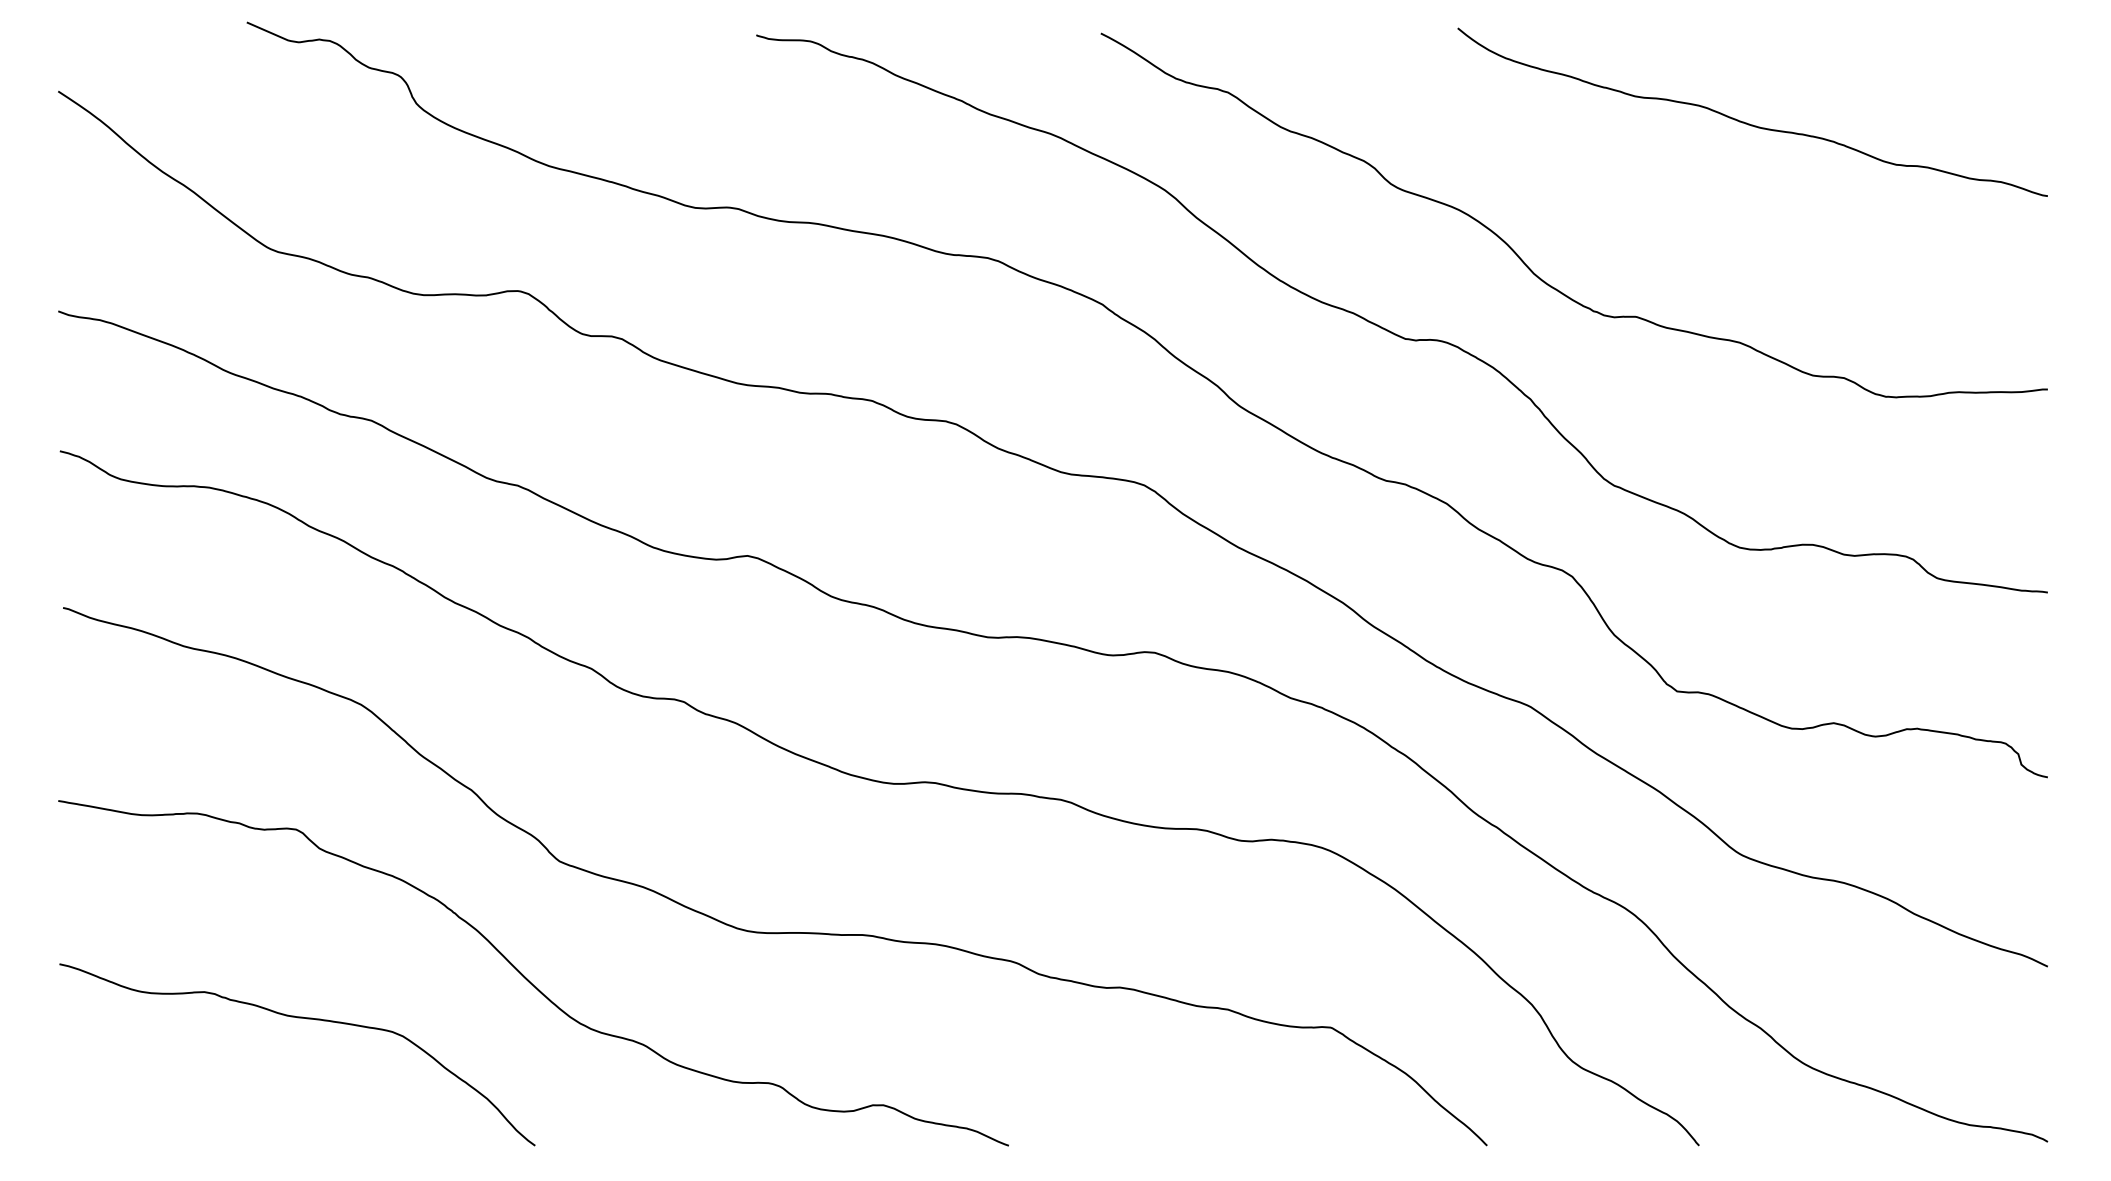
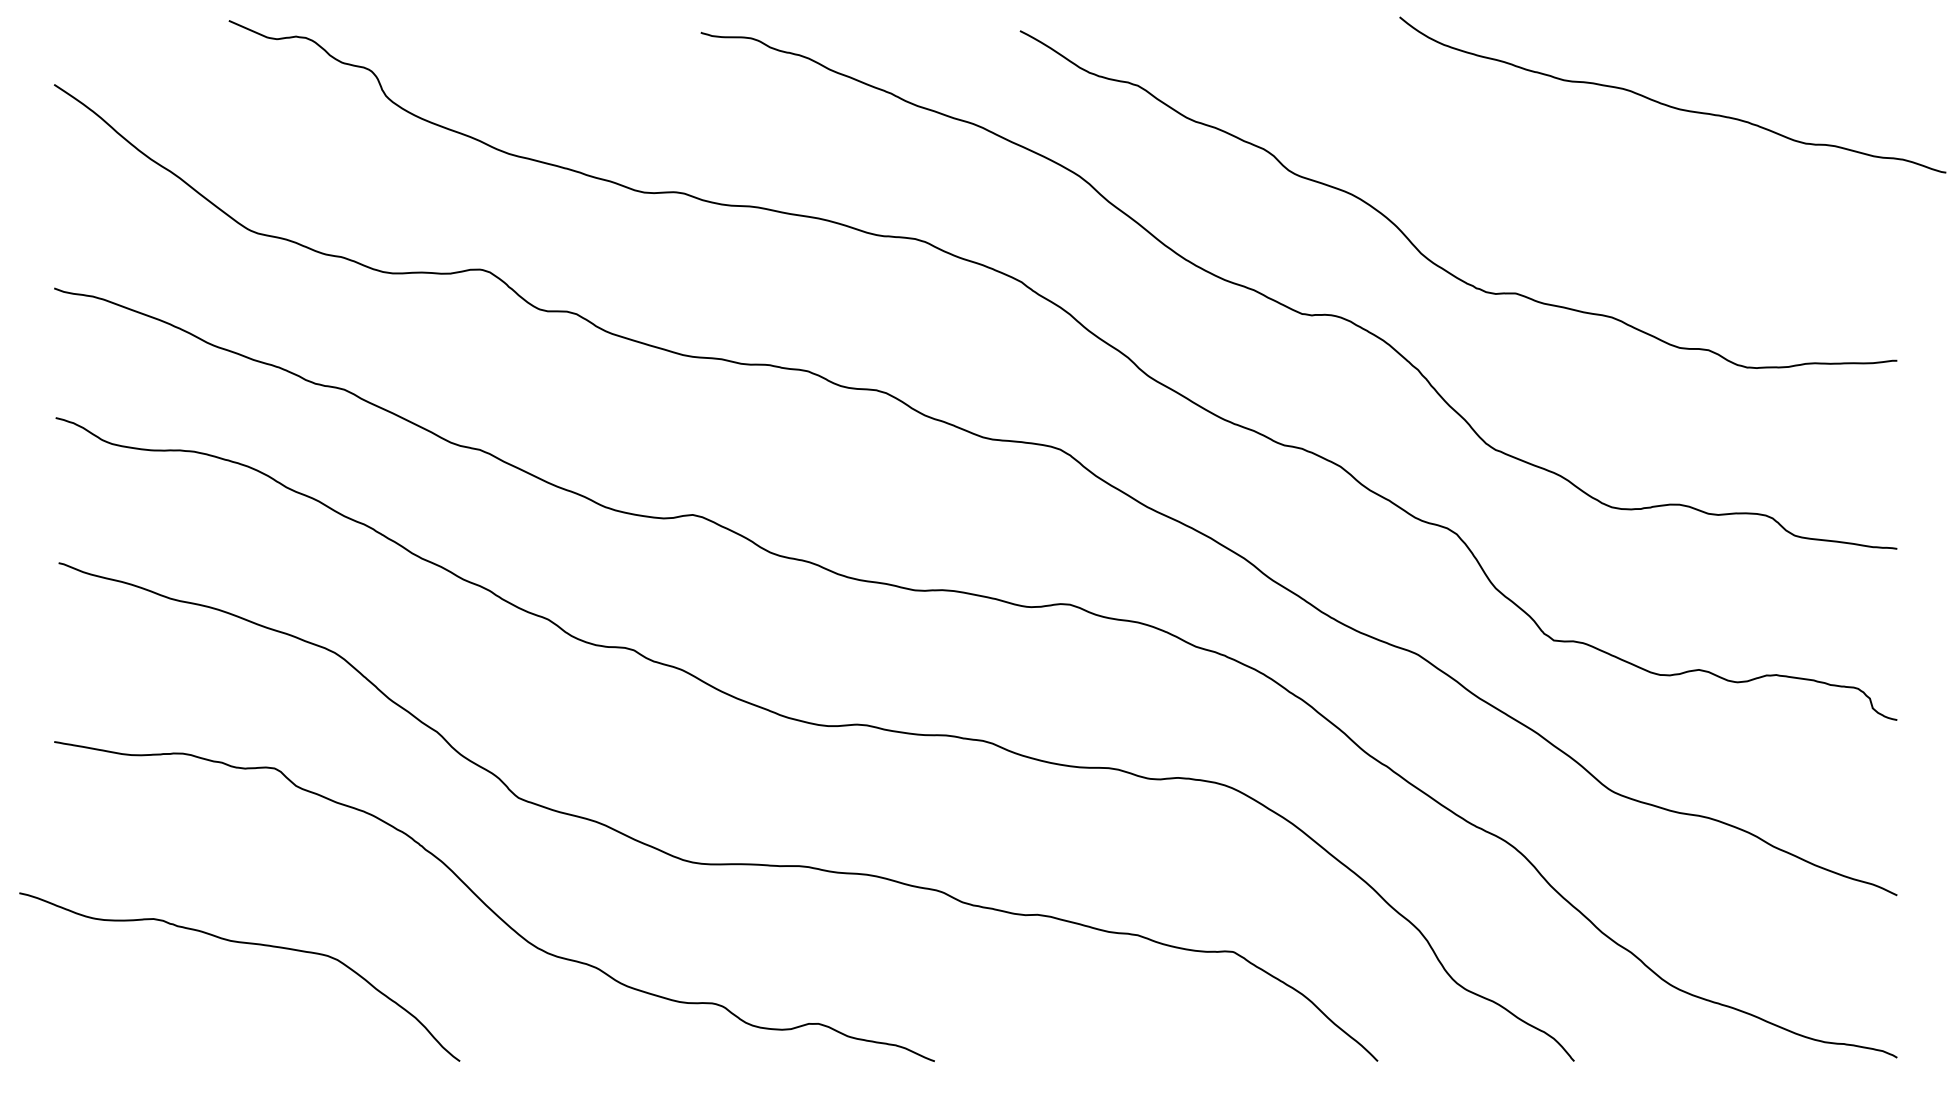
curve: (1746, 122) -> (1667, 104), moved
curve: (297, 1018) -> (239, 943), moved

